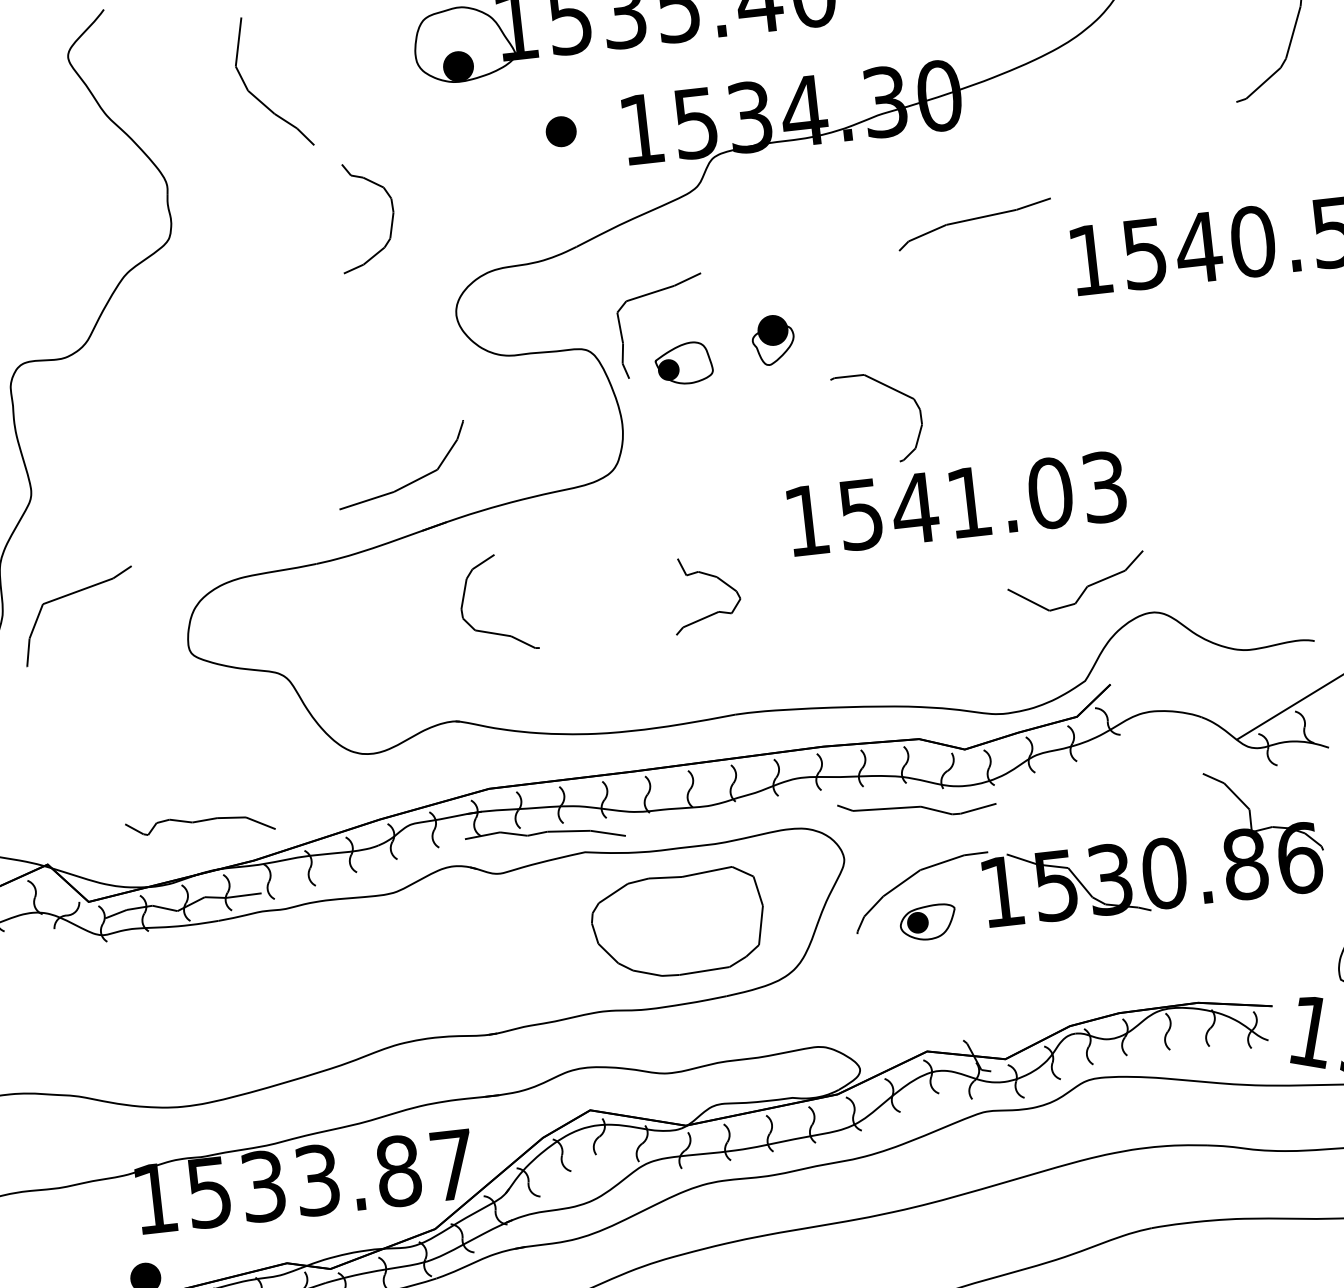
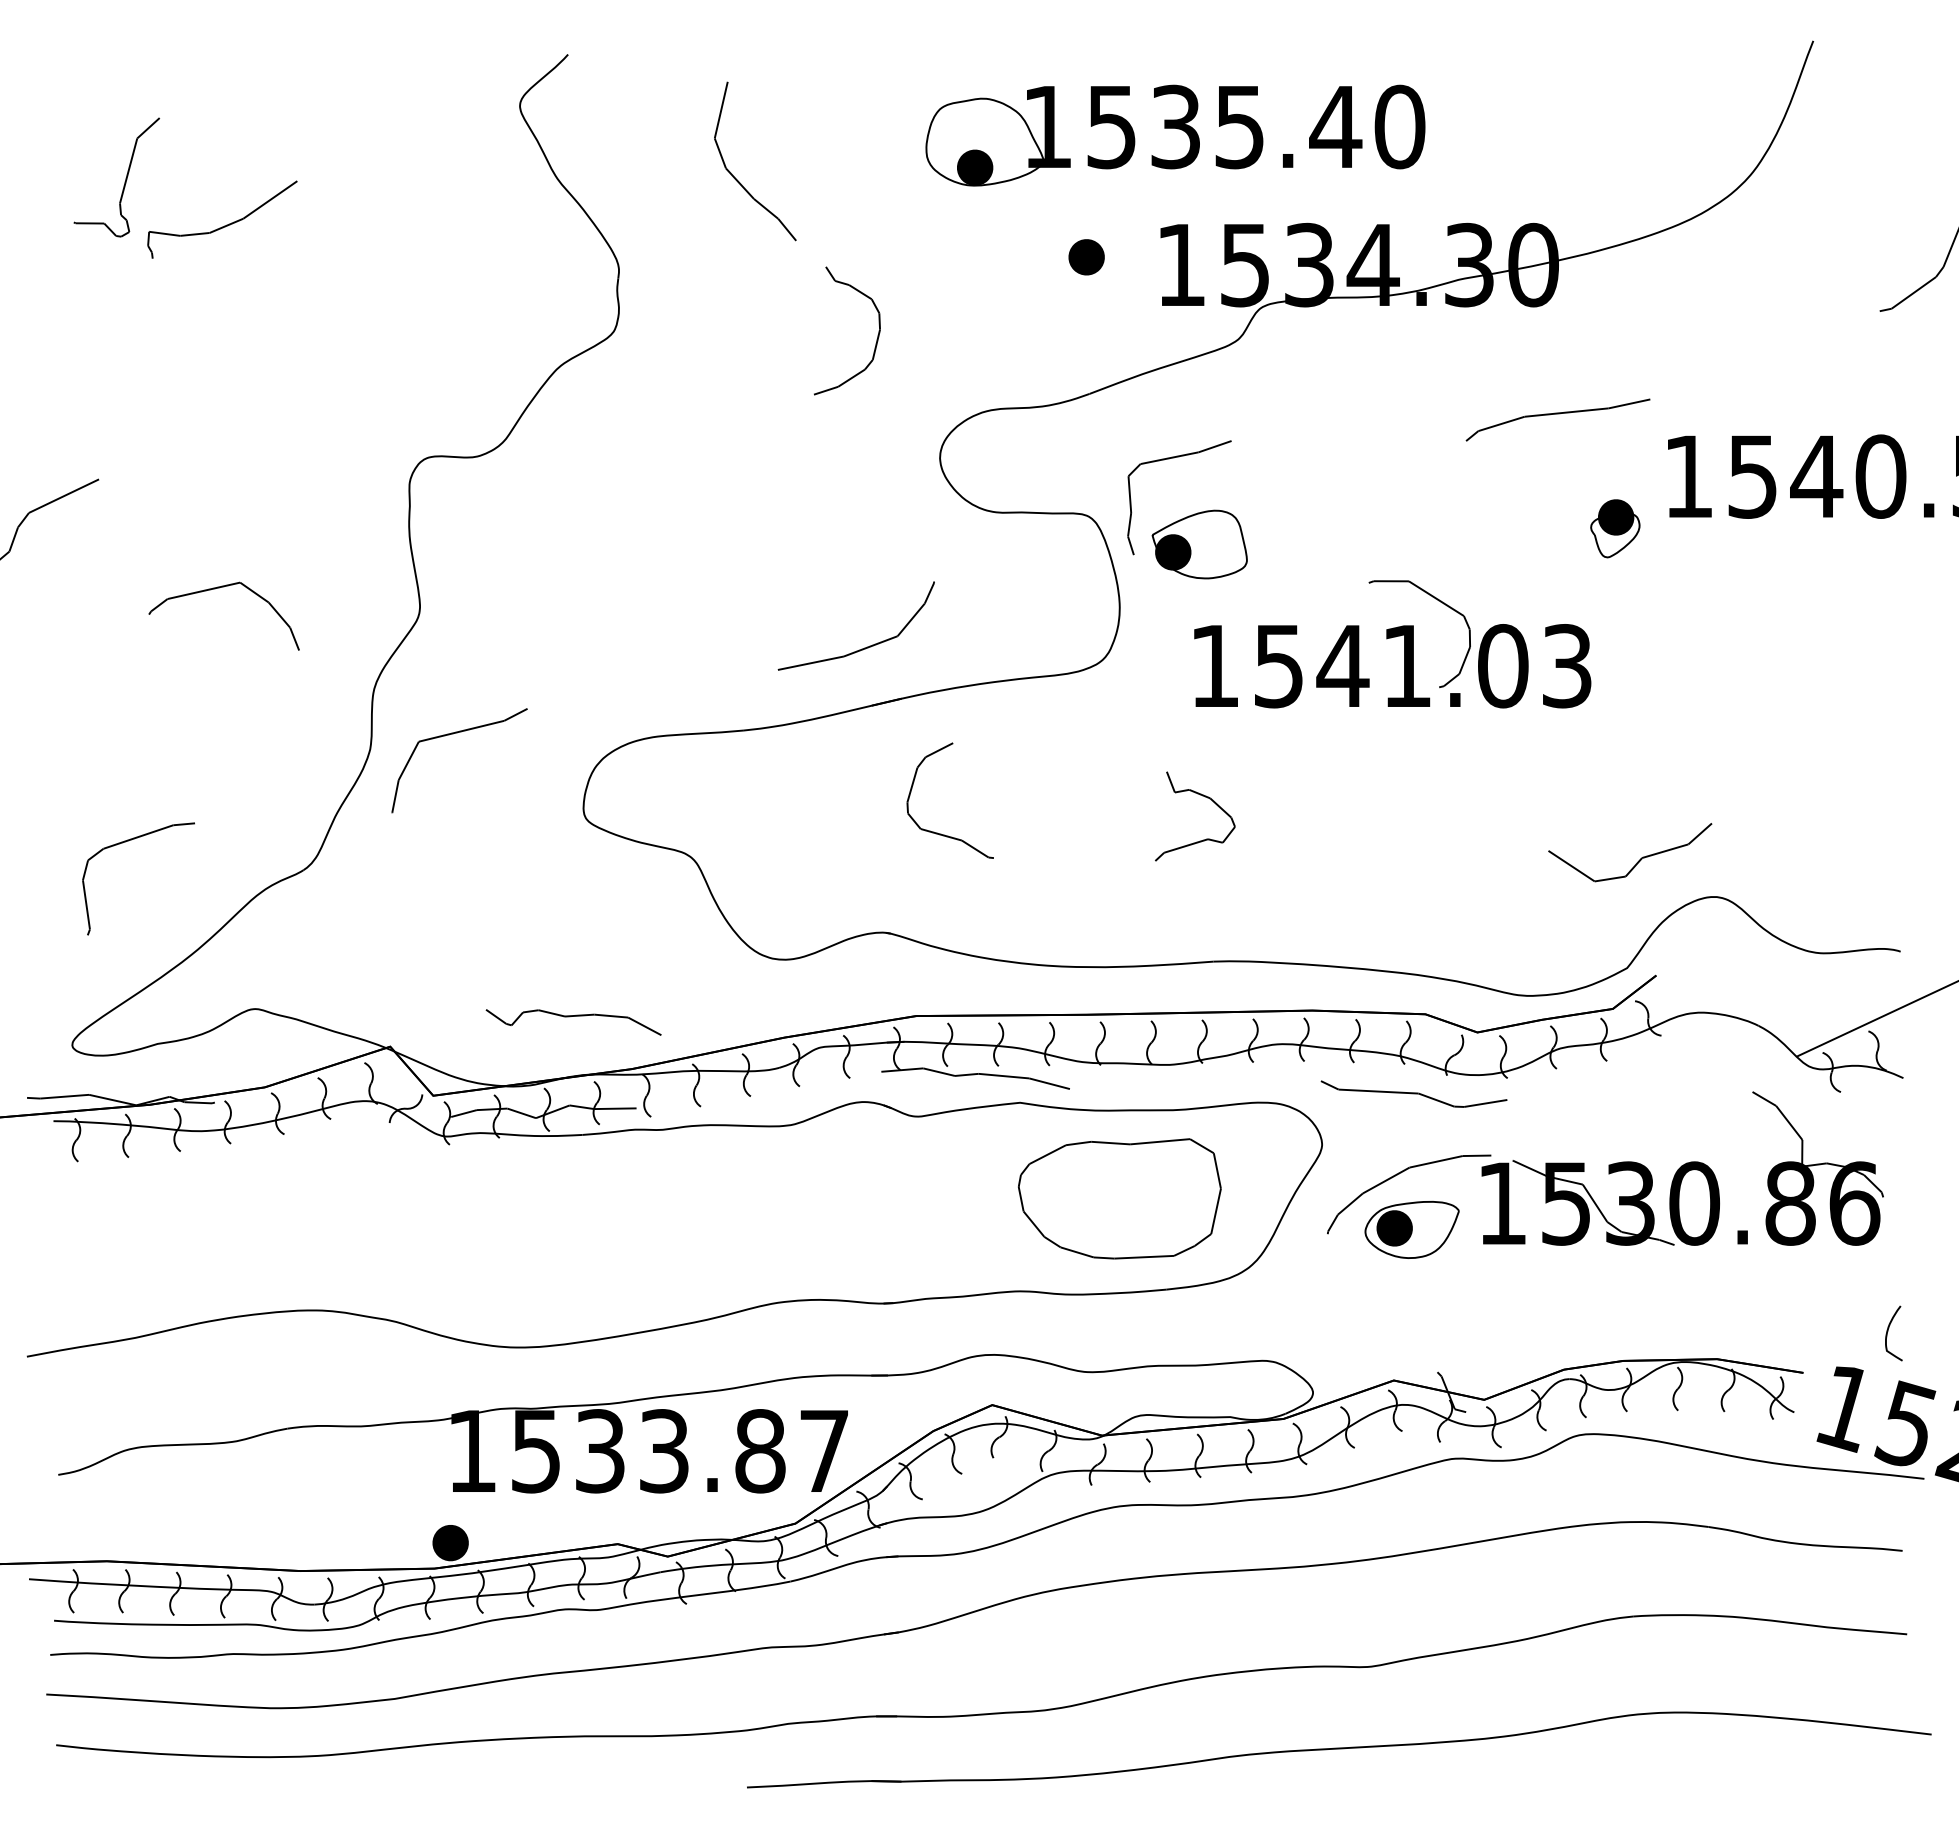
part: (773, 339) -> (1615, 528), moved
part: (683, 363) -> (1199, 544), size x1.43
text: (957, 504) -> (1392, 666), moved
part: (927, 922) -> (1411, 1229), size x1.43

